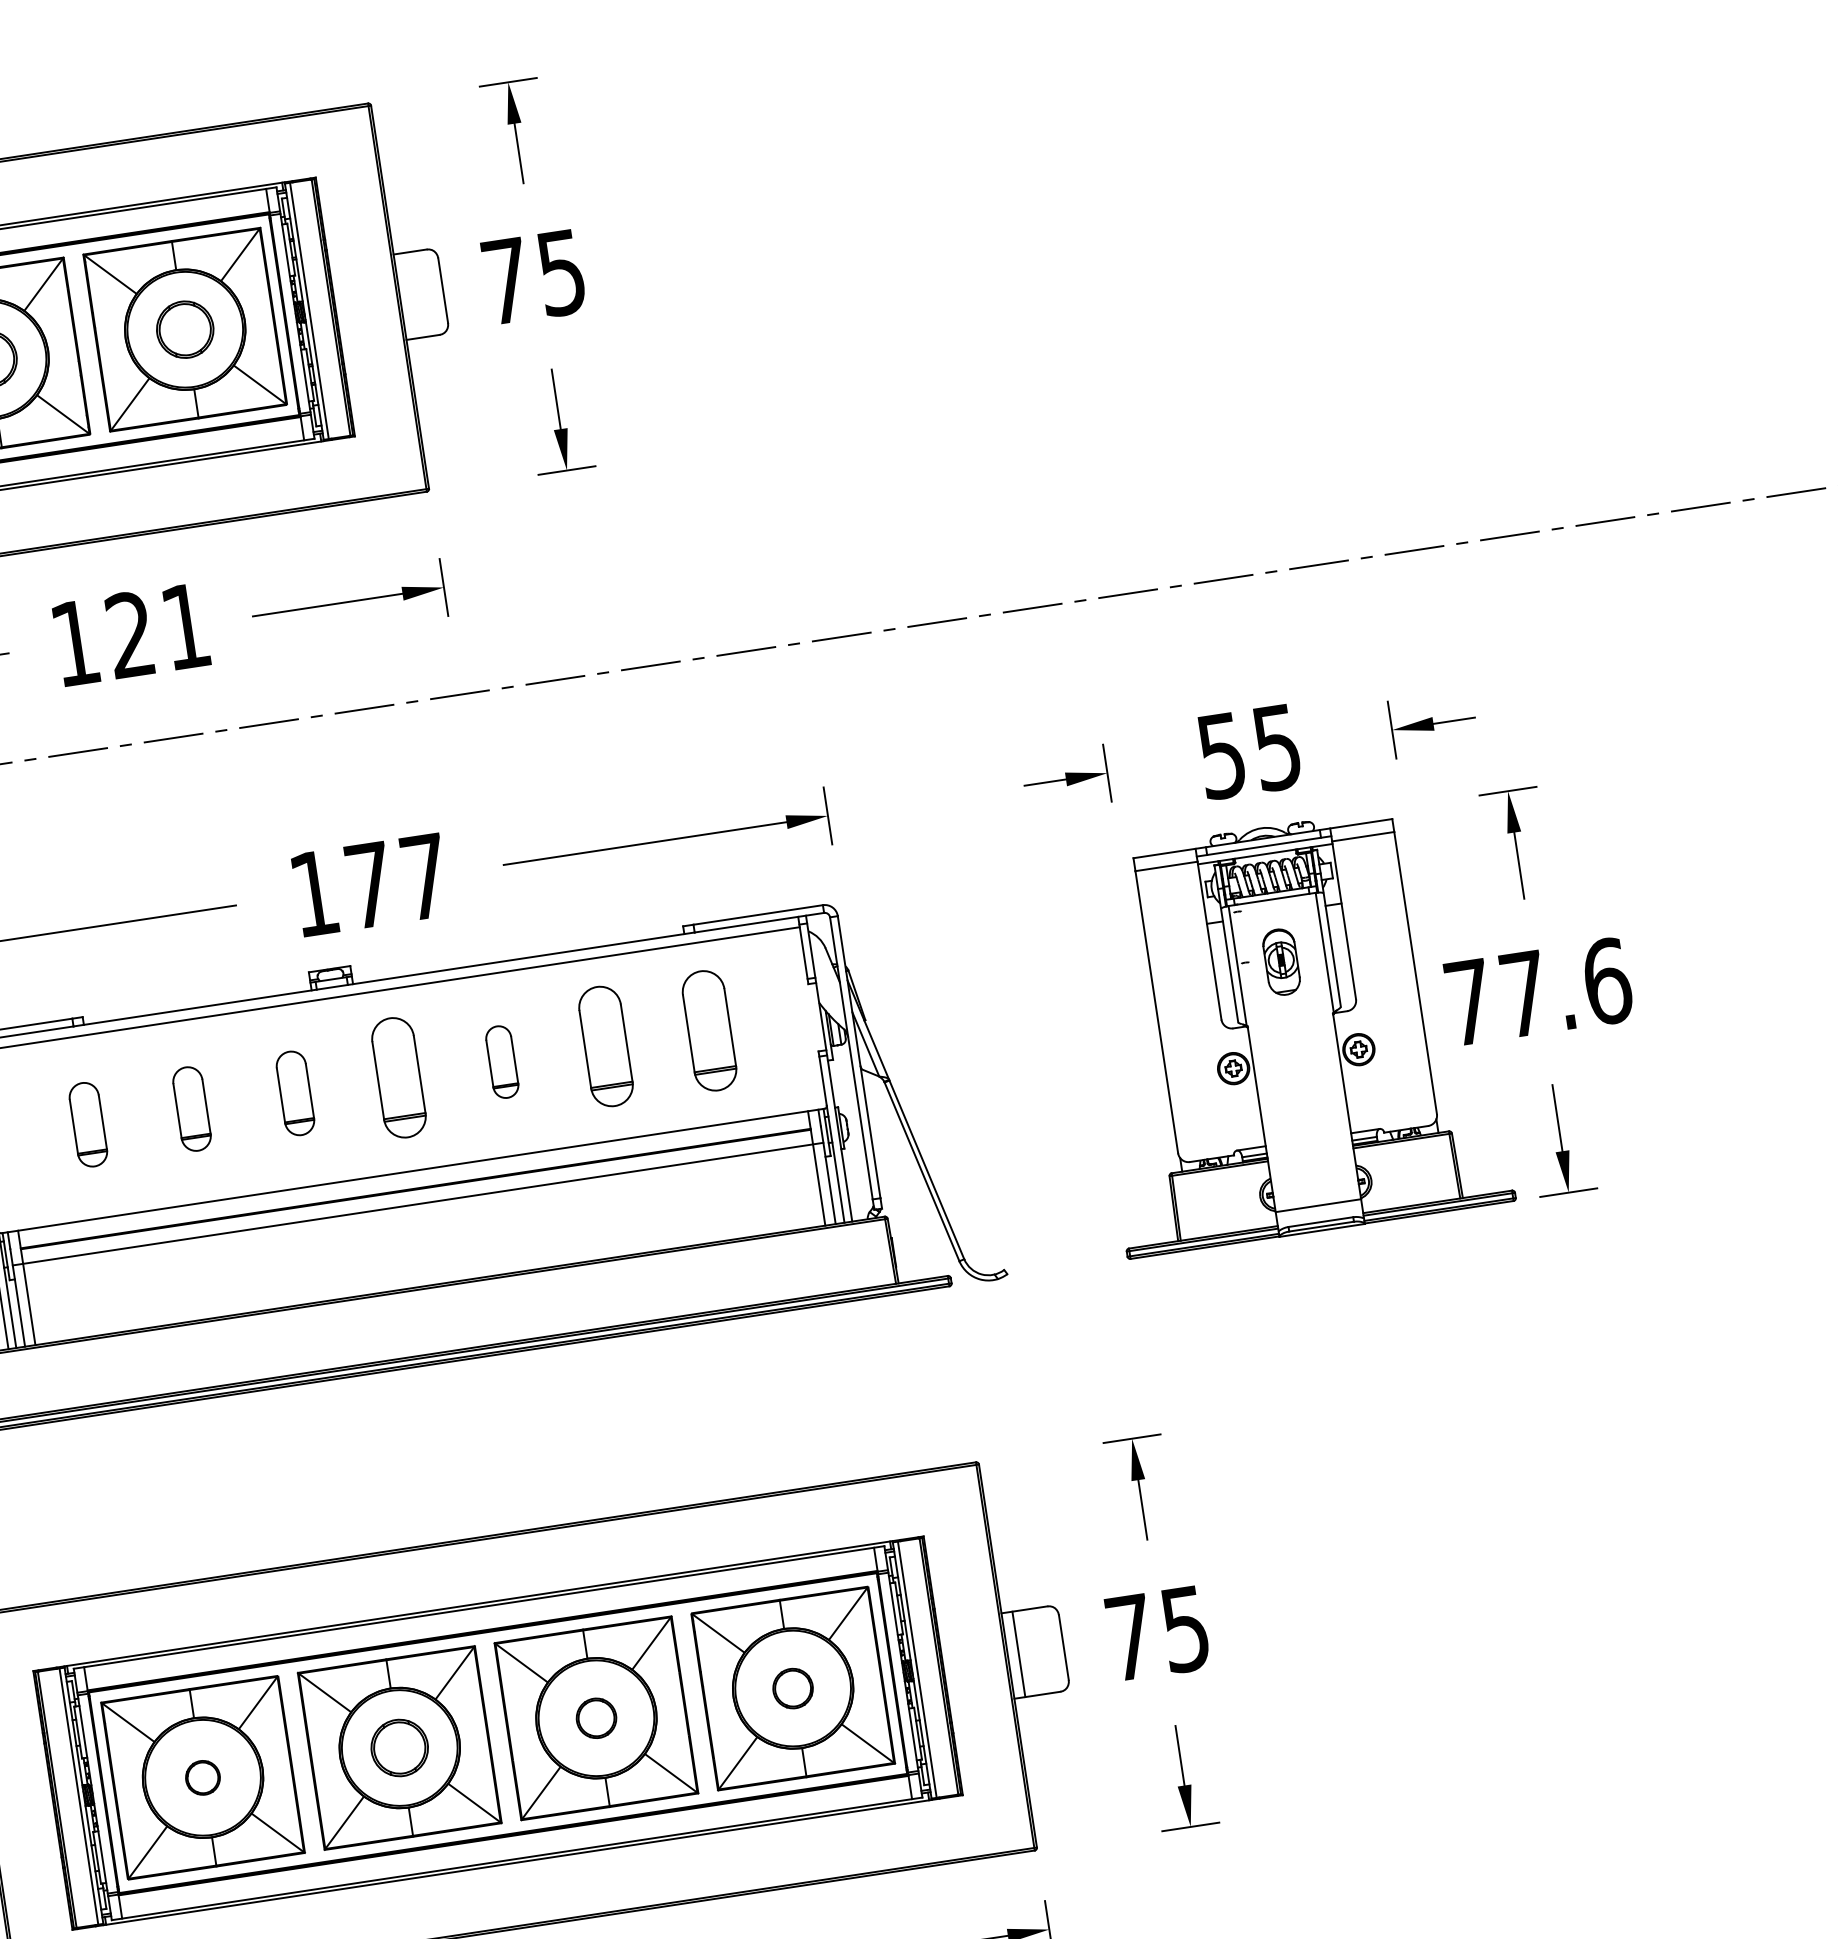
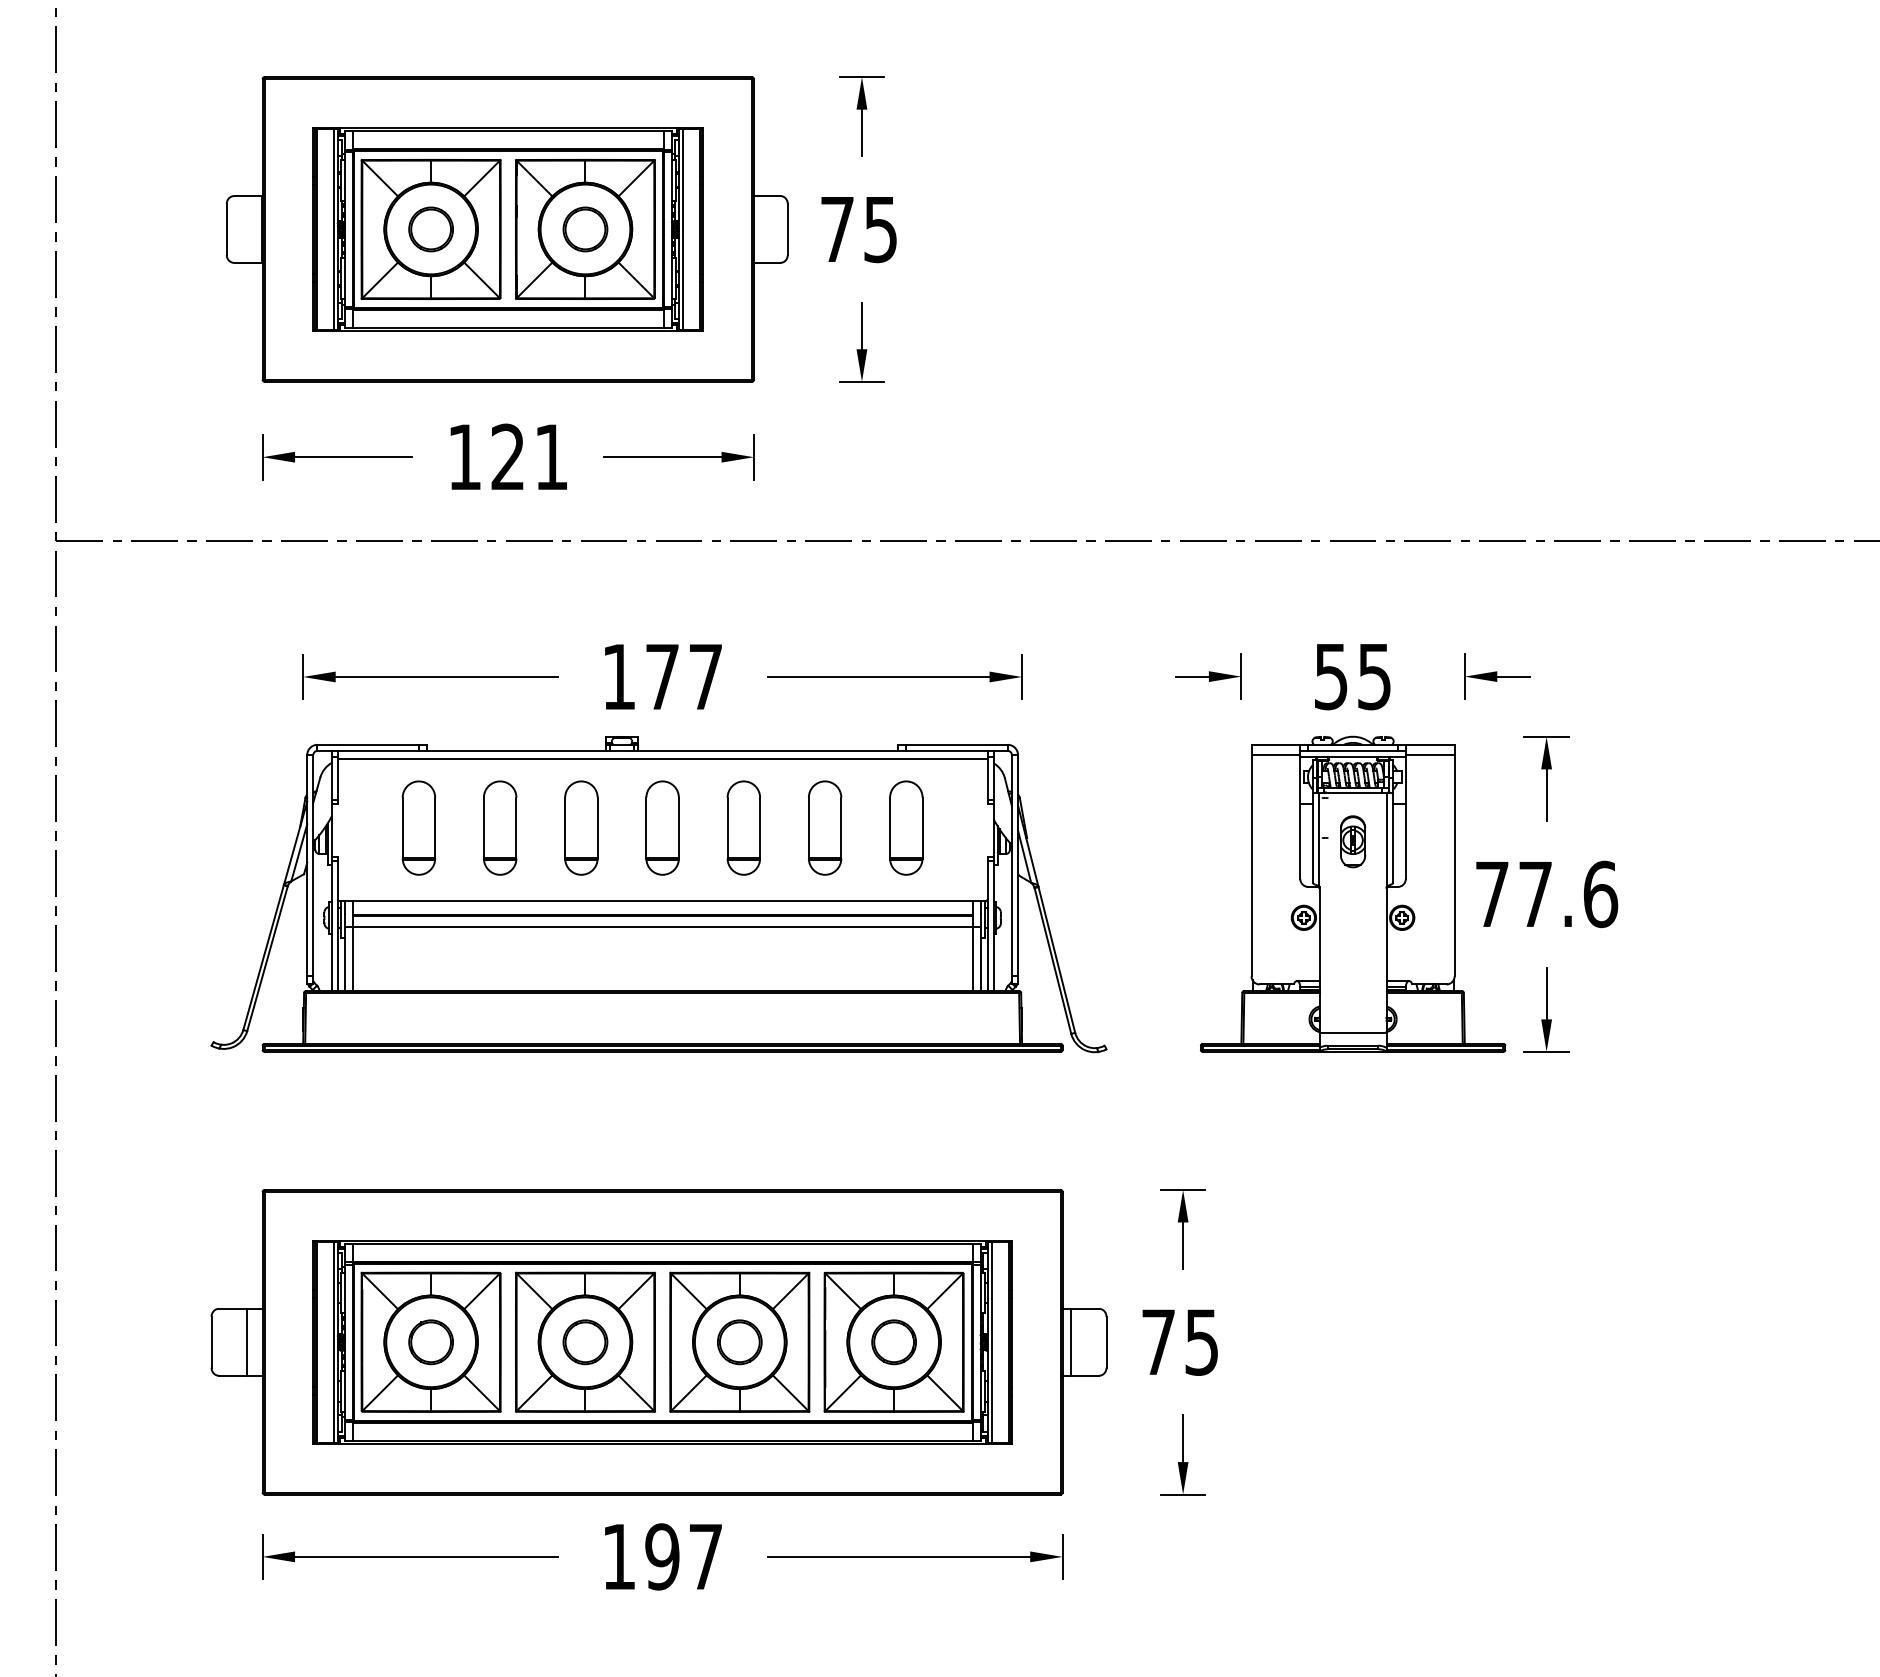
part: (501, 1061) -> (743, 827), size x1.67
part: (295, 1092) -> (581, 827), size x1.43
part: (192, 1108) -> (500, 827), size x1.43
part: (87, 1124) -> (418, 827), size x1.43
part: (792, 1688) -> (893, 1342), size x1.43
part: (596, 1718) -> (739, 1342), size x1.43
part: (202, 1778) -> (430, 1342), size x1.67

